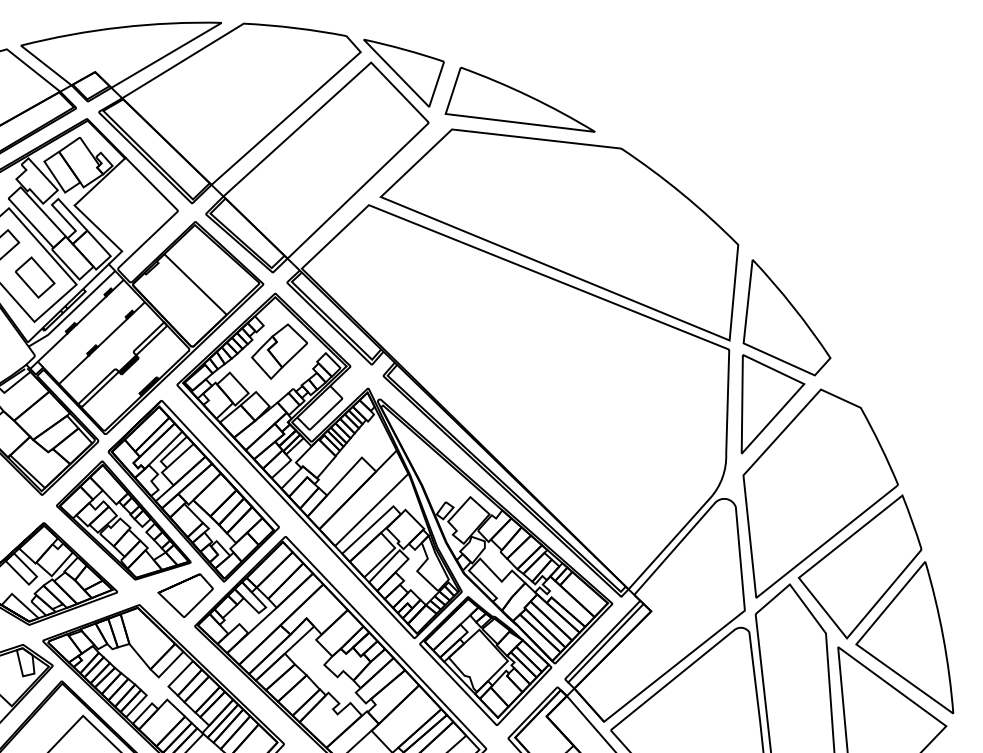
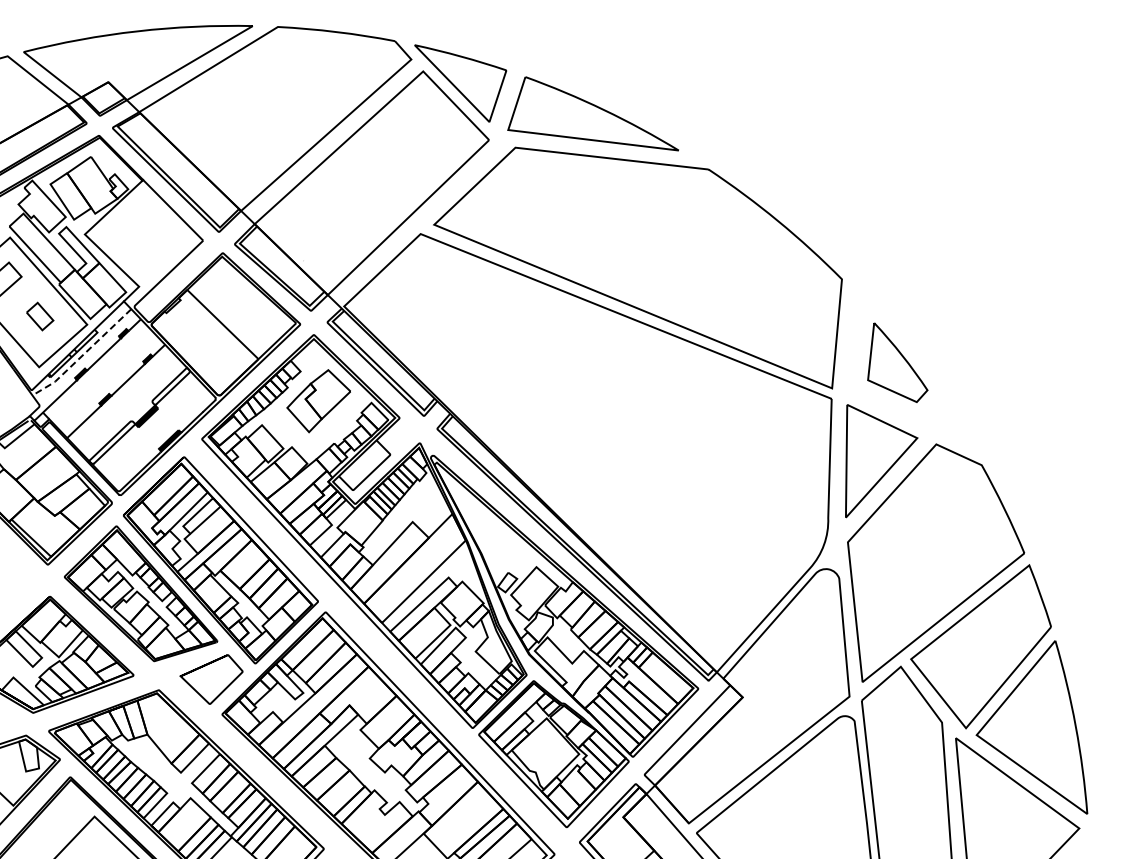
part: (35, 277) -> (40, 316), size x0.6
line: (70, 313) -> (80, 357), solid -> dashed
part: (786, 317) -> (897, 362), size x0.6
line: (606, 642) -> (691, 733), removed

